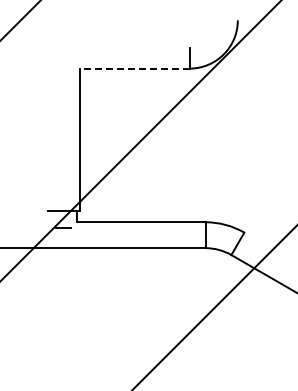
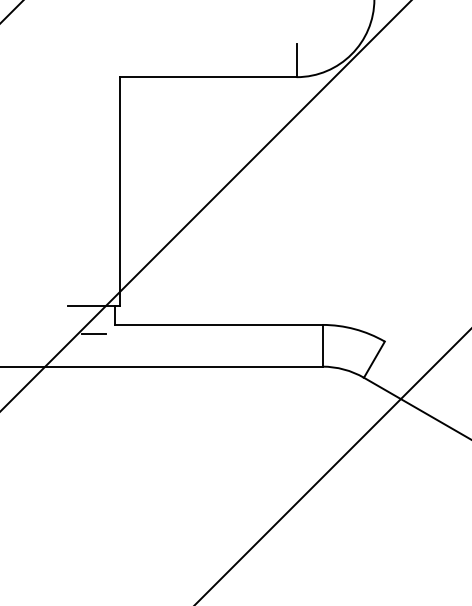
line: (134, 68) -> (207, 76), dashed -> solid

